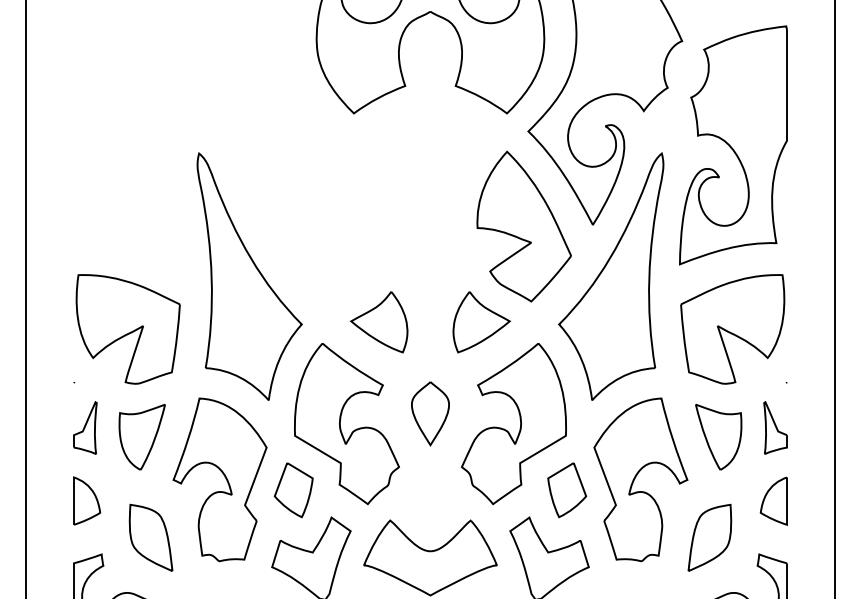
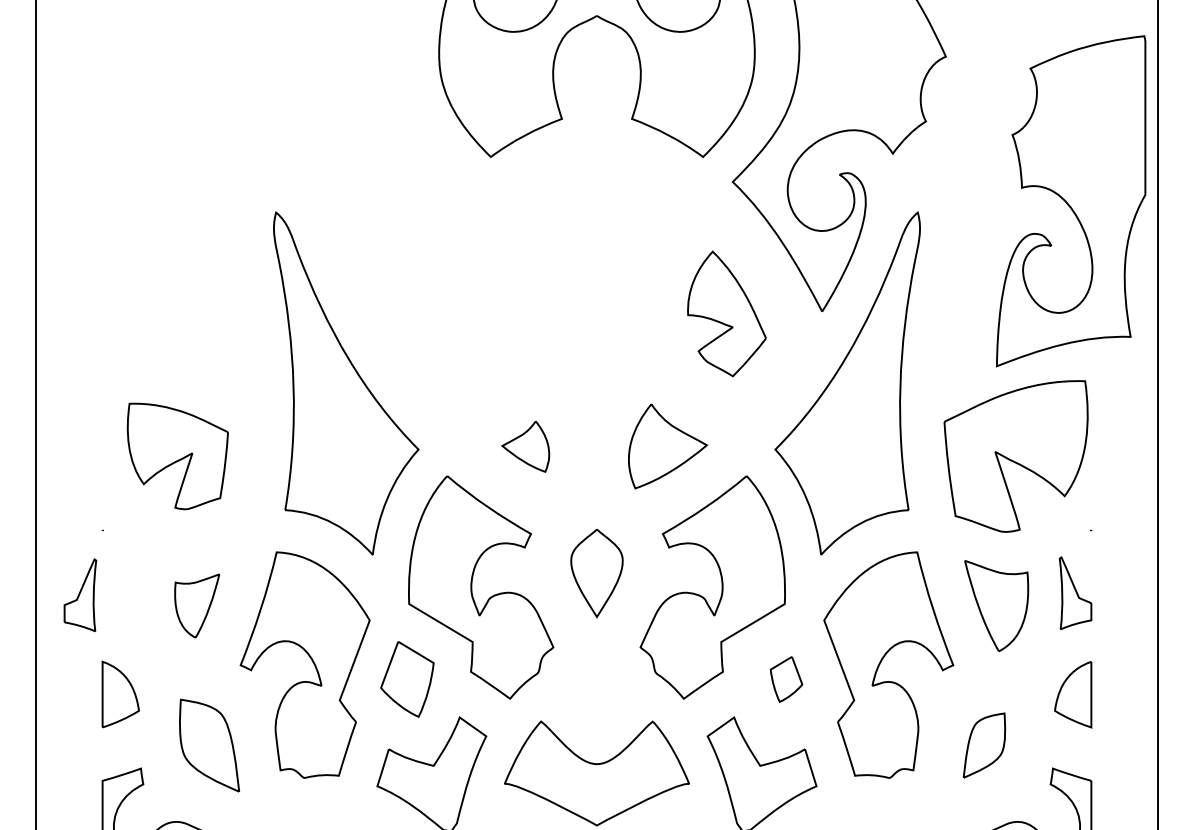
part: (733, 145) -> (1071, 201), moved
part: (523, 226) -> (726, 313), size x0.6
part: (378, 322) -> (525, 446), size x0.6
part: (127, 329) -> (177, 456), size x0.7
part: (85, 427) -> (80, 594), moved
part: (141, 436) -> (196, 605), size x0.7
part: (567, 490) -> (786, 679), size x0.6
part: (709, 537) -> (984, 745), size x0.7

